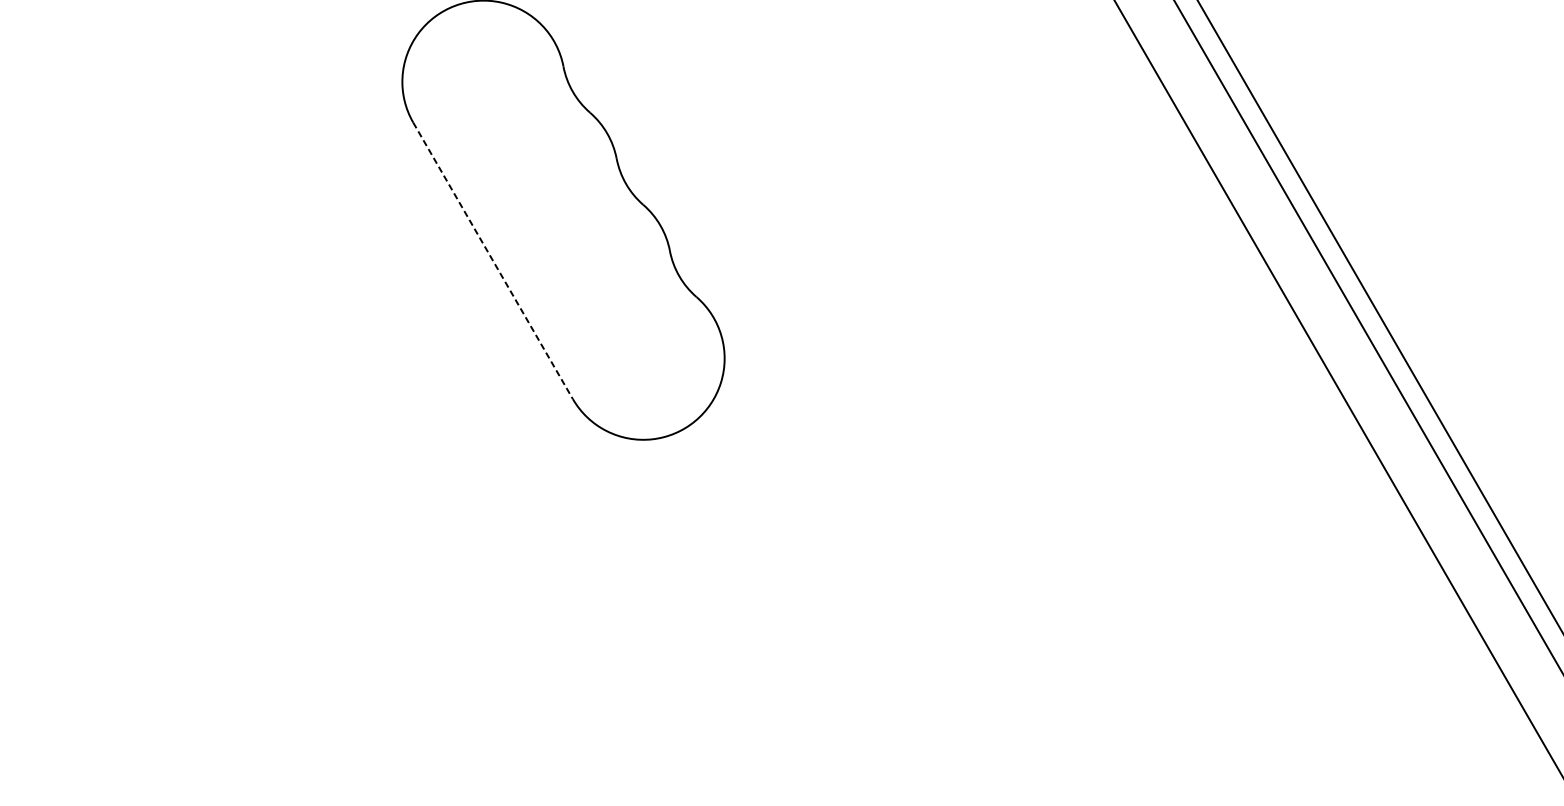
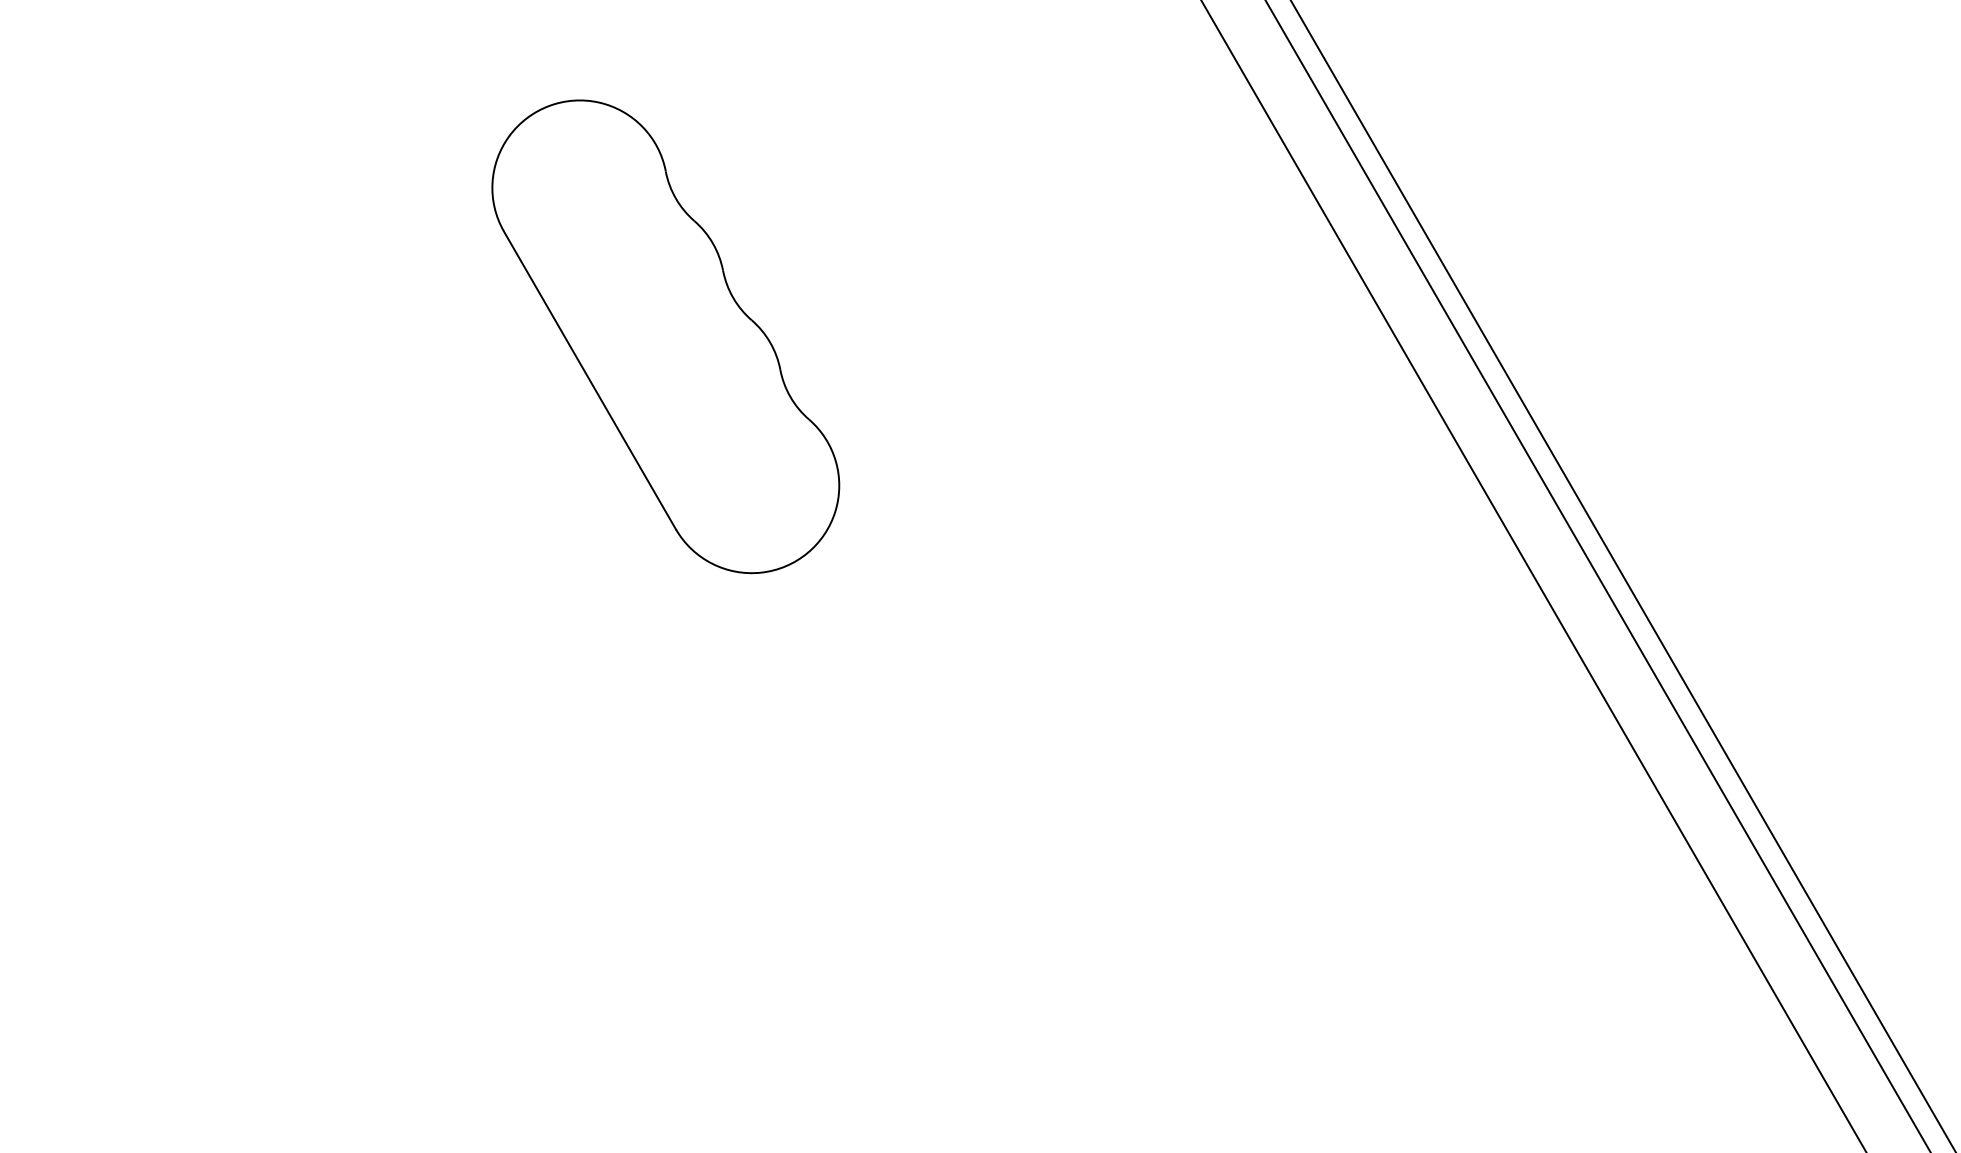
line: (493, 260) -> (590, 380), dashed -> solid

